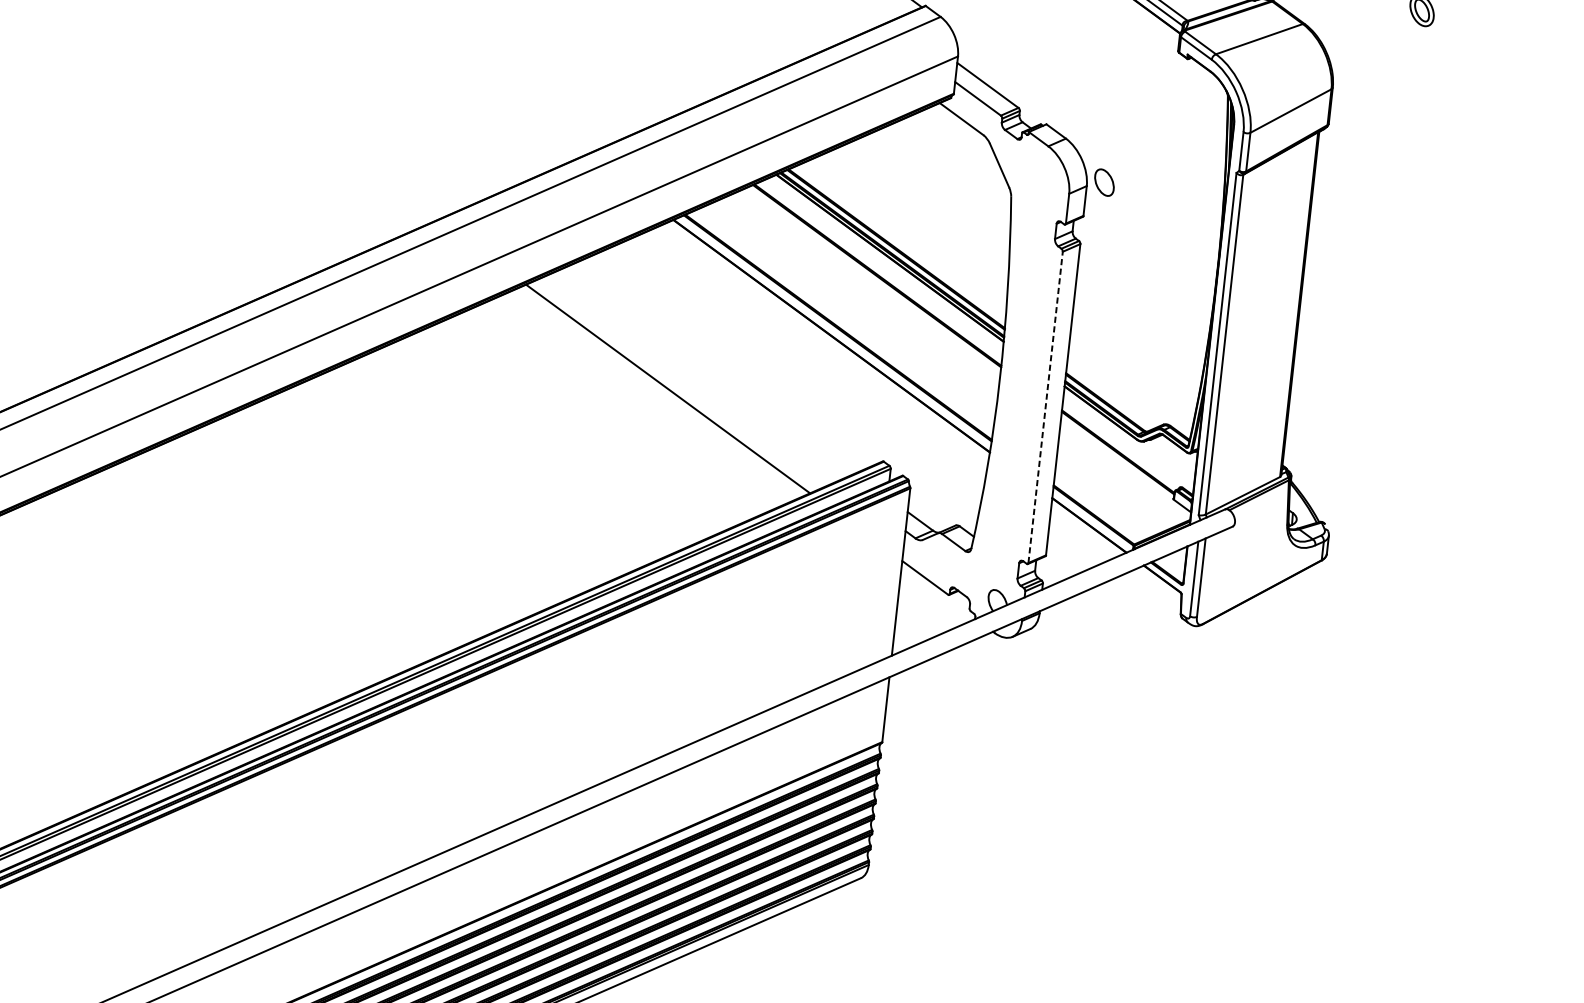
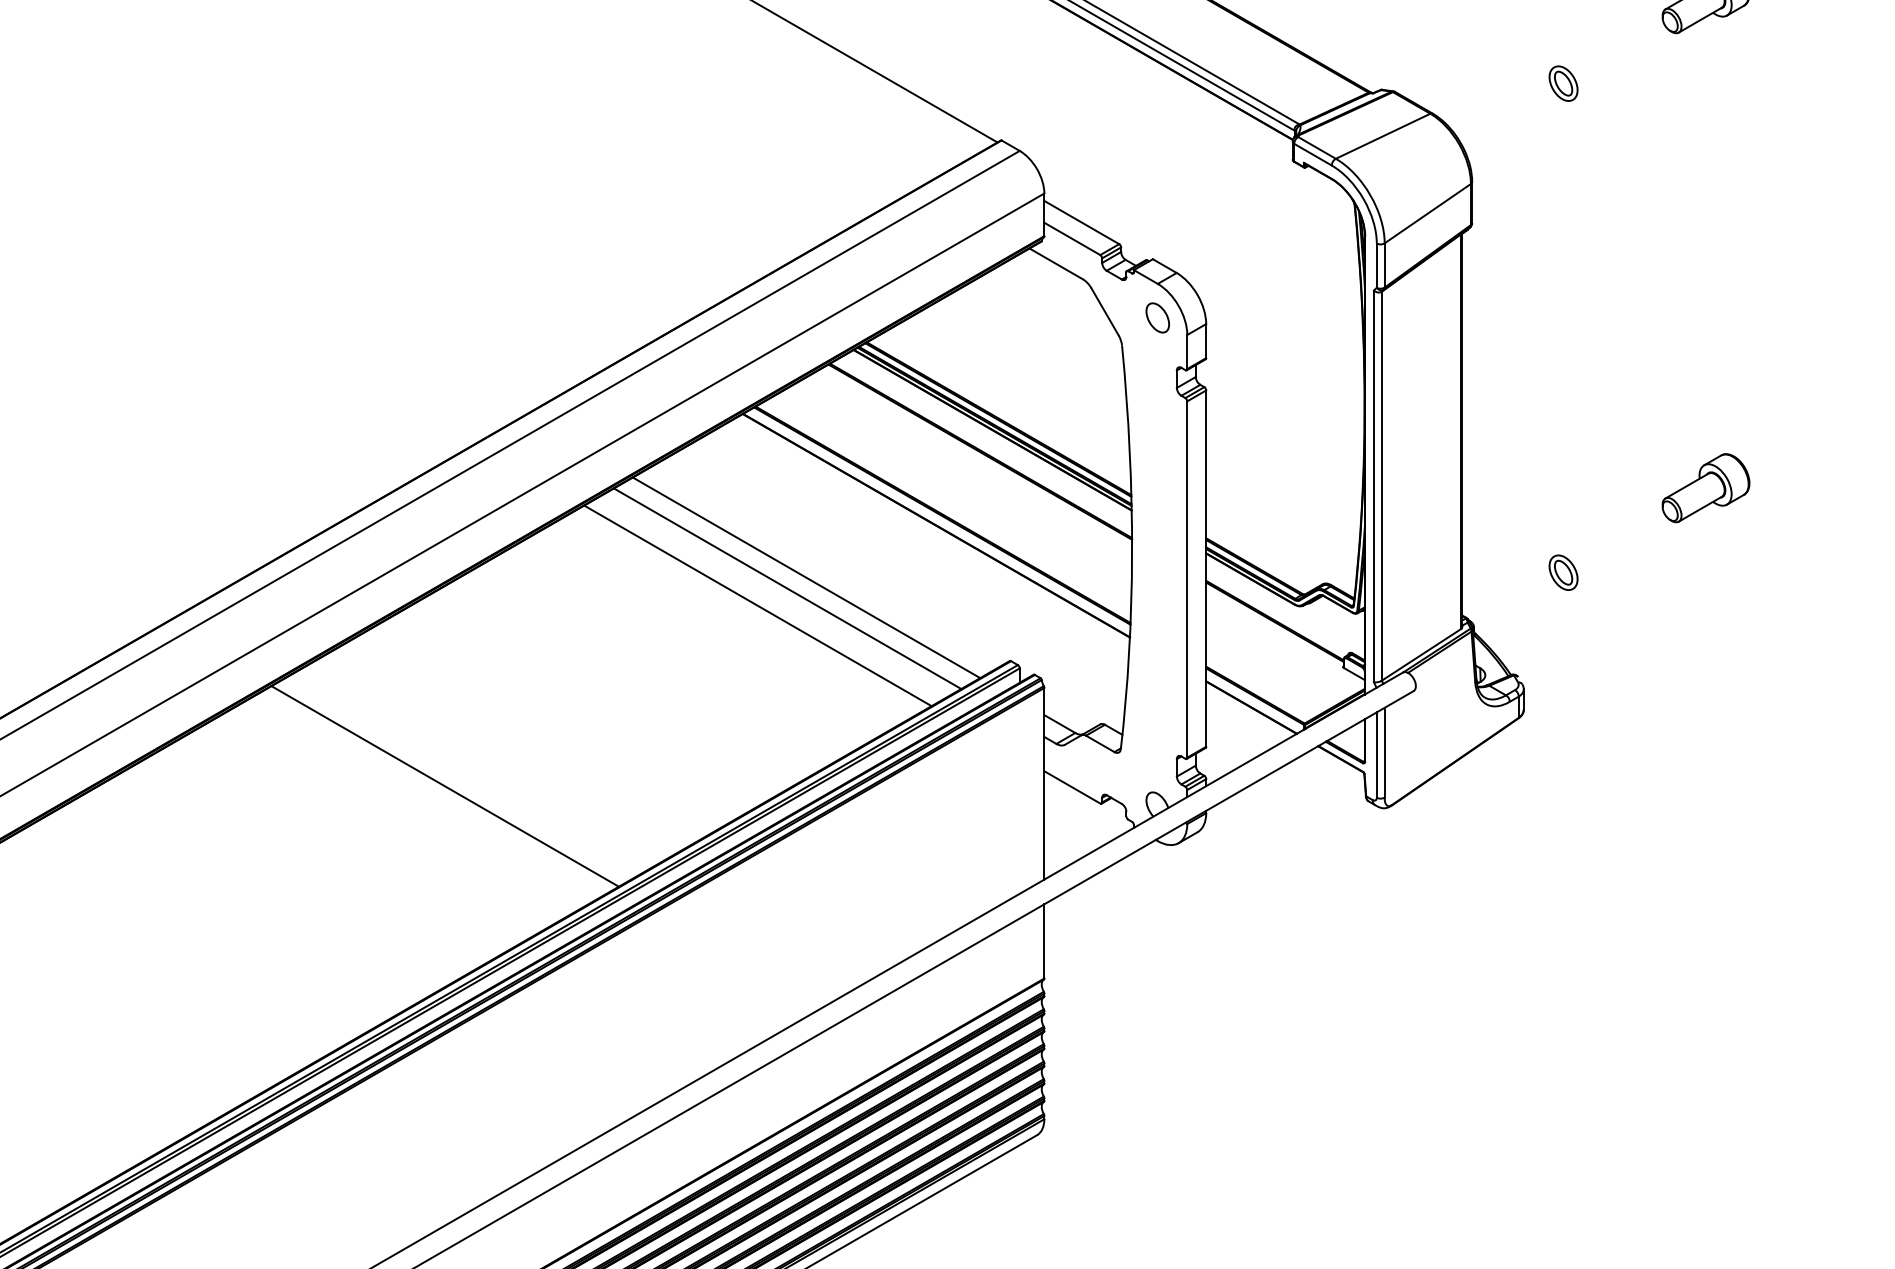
part: (1104, 182) -> (1157, 317), moved
line: (713, 368) -> (806, 577), added
line: (695, 376) -> (787, 588), added
part: (1507, 377) -> (1705, 488), added
line: (1045, 407) -> (1187, 579), dashed -> solid
part: (1374, 437) -> (1563, 572), added
line: (376, 516) -> (444, 786), added

